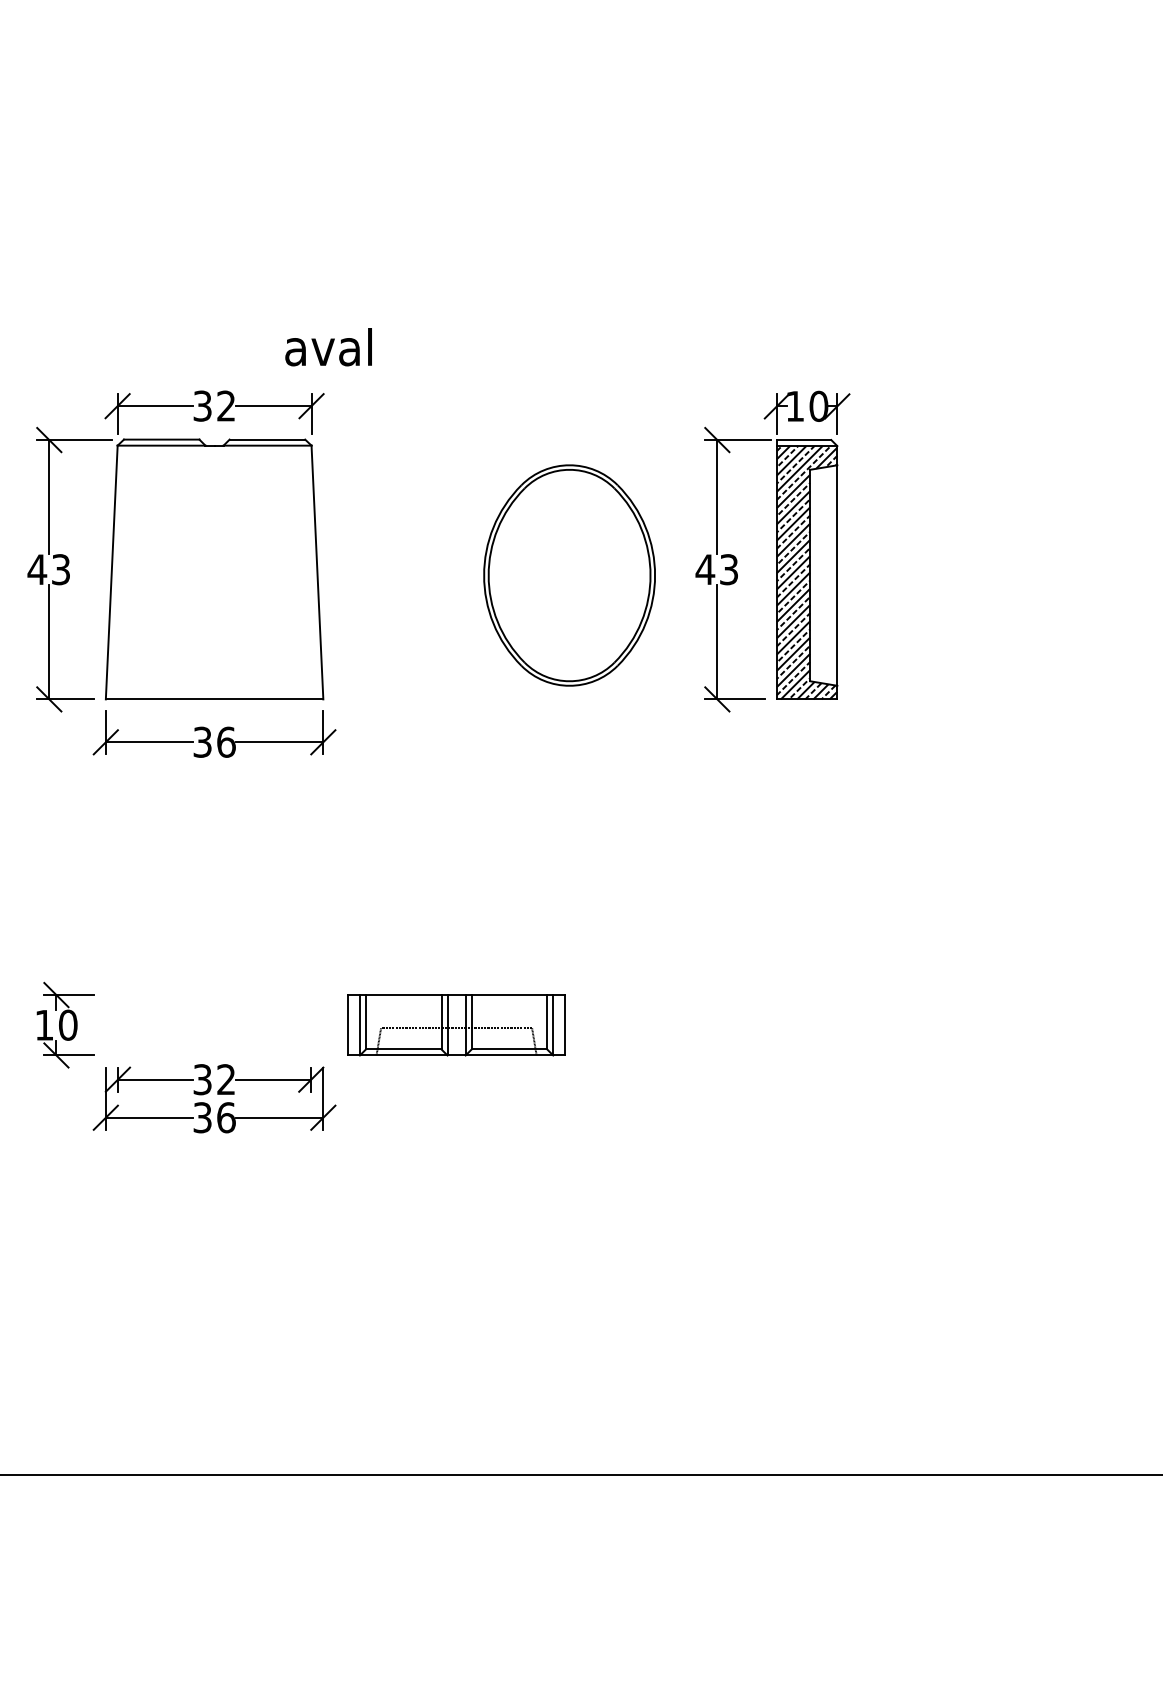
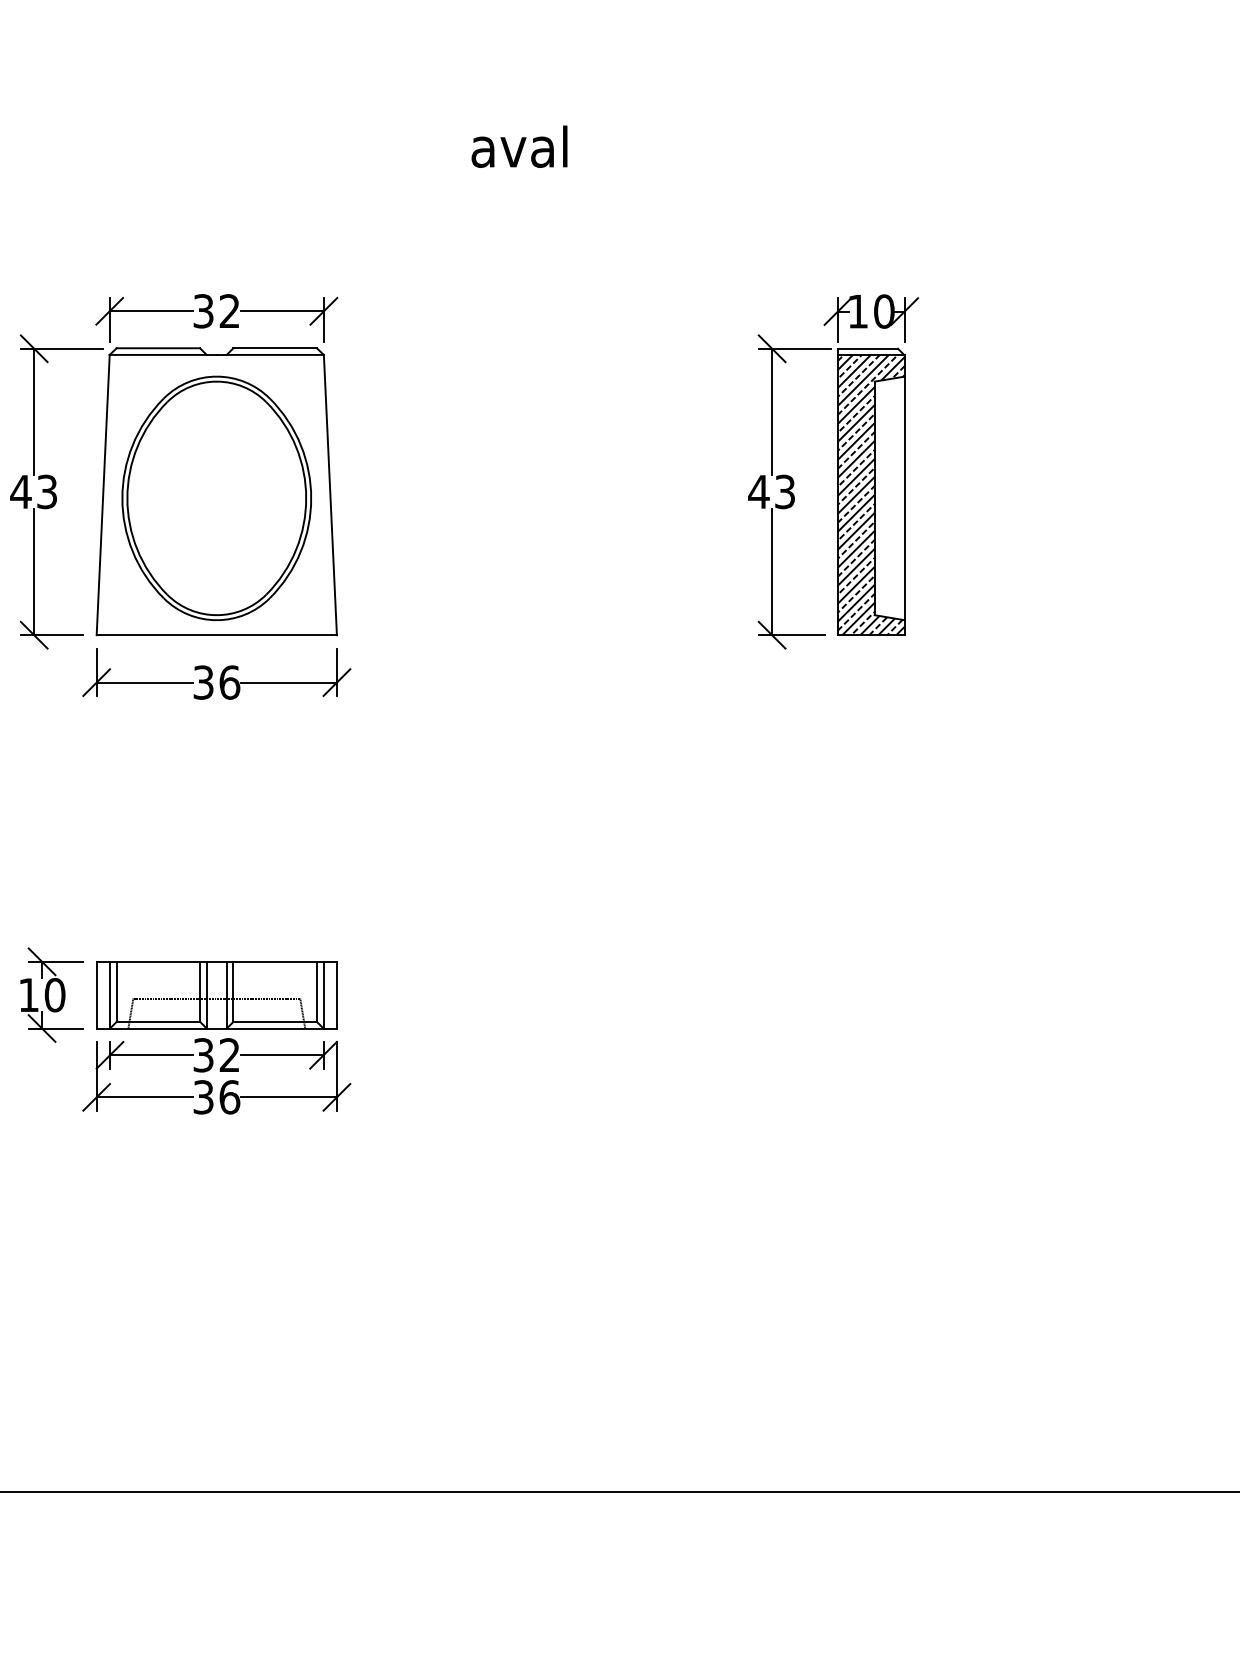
text: (328, 347) -> (519, 147), moved
part: (569, 575) -> (216, 498), moved
part: (456, 1025) -> (216, 995), moved

